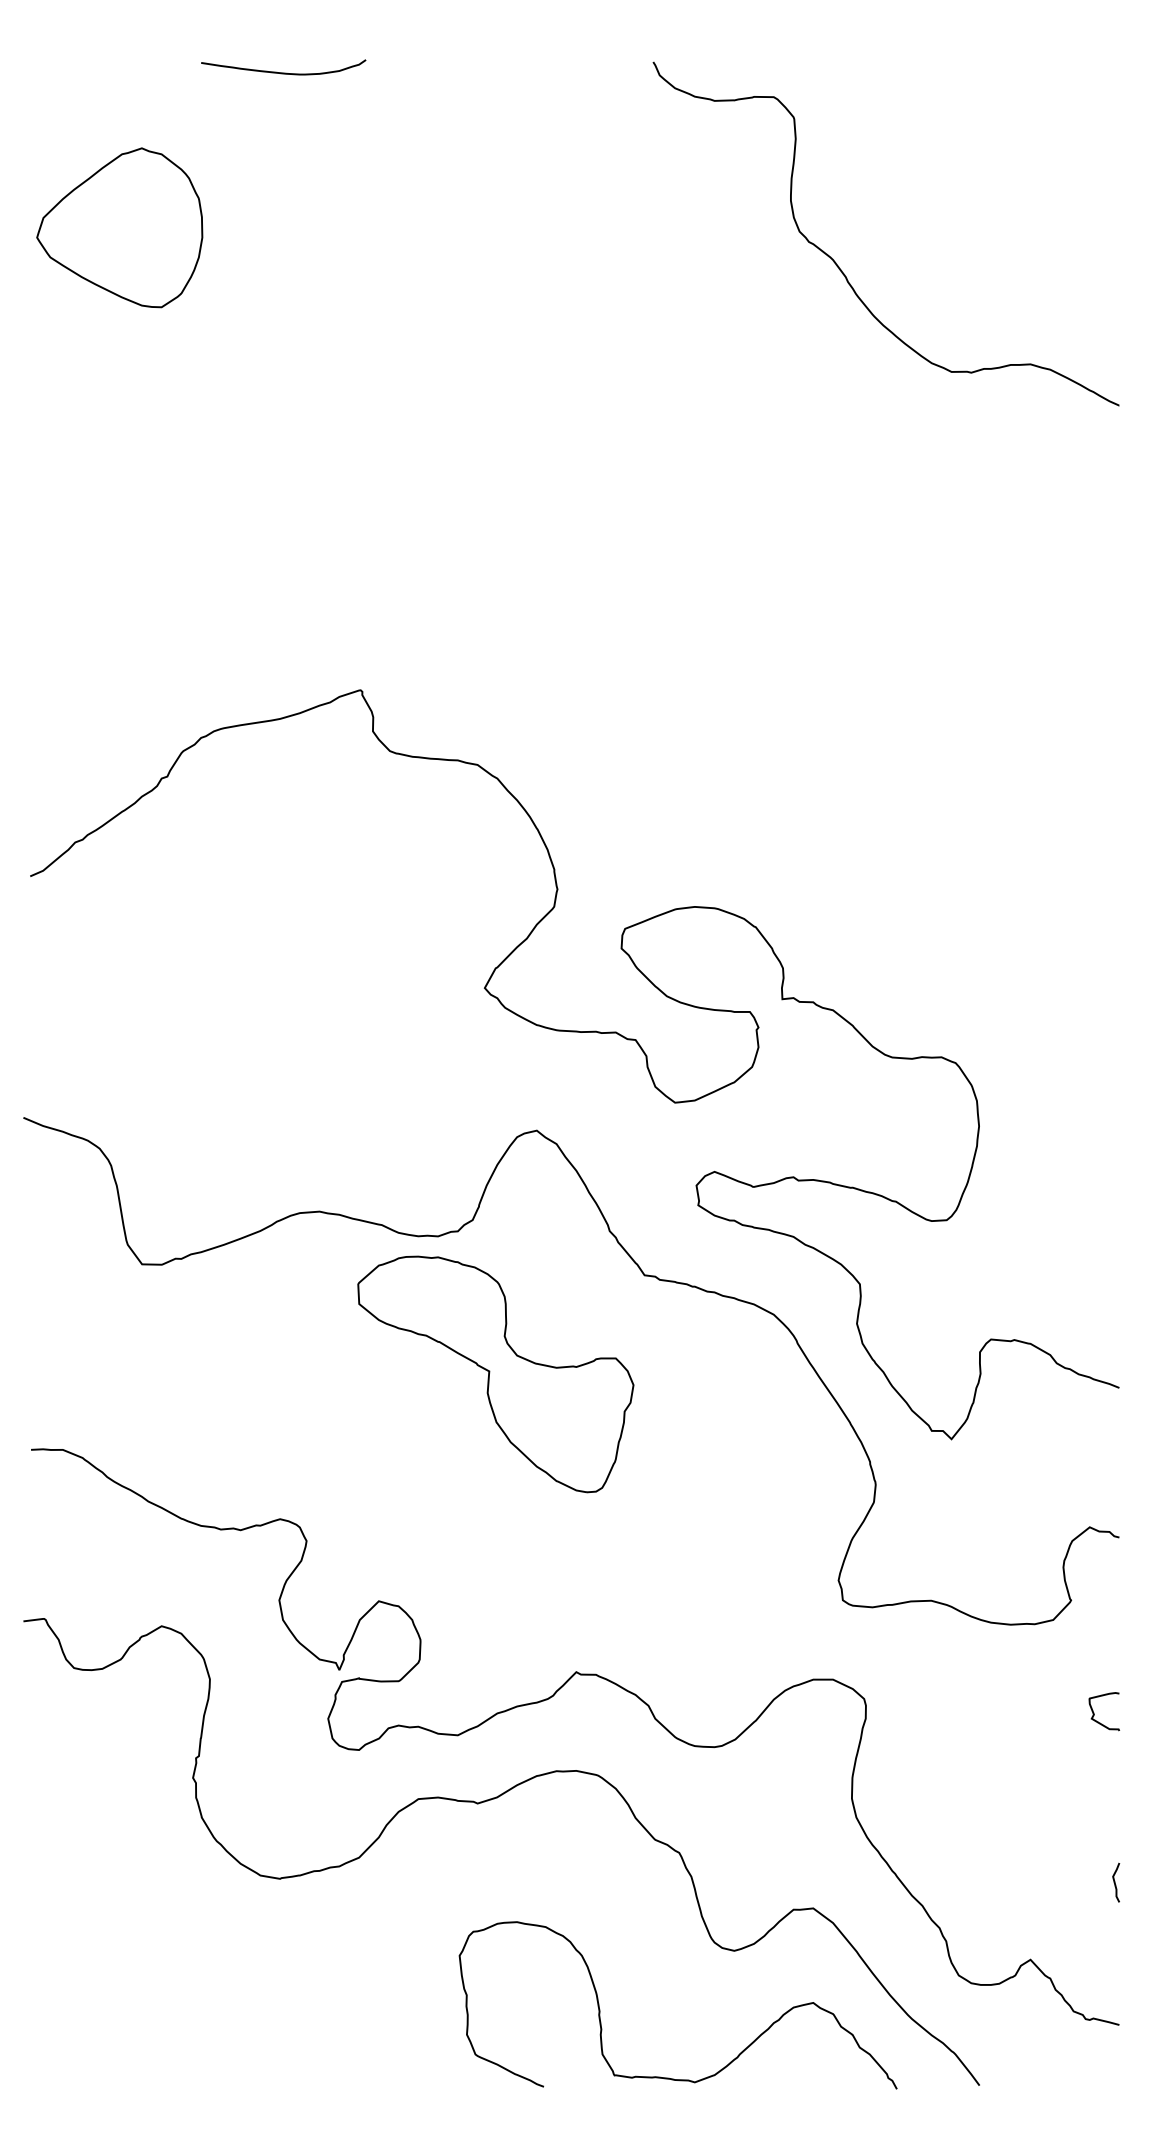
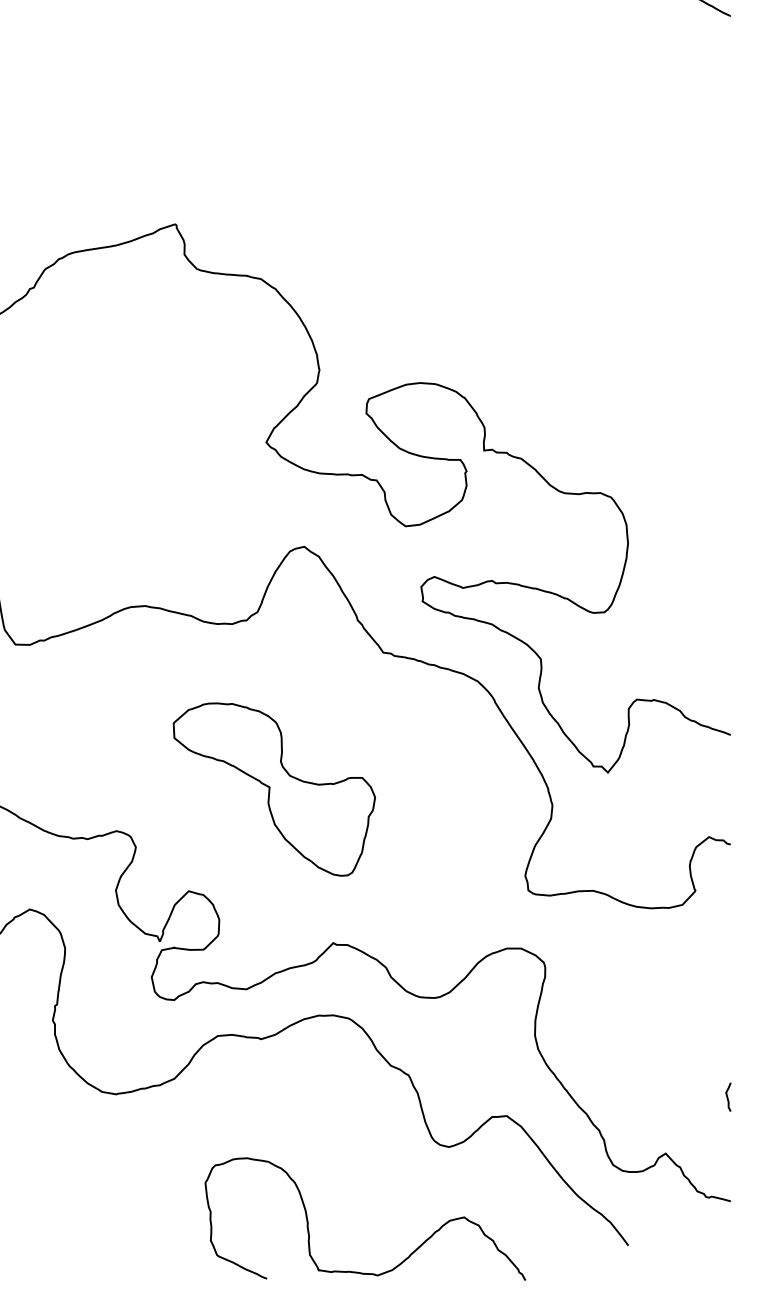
part: (495, 1374) -> (274, 789), moved
curve: (1094, 1712) -> (712, 972), removed
curve: (669, 2077) -> (359, 1271), moved

